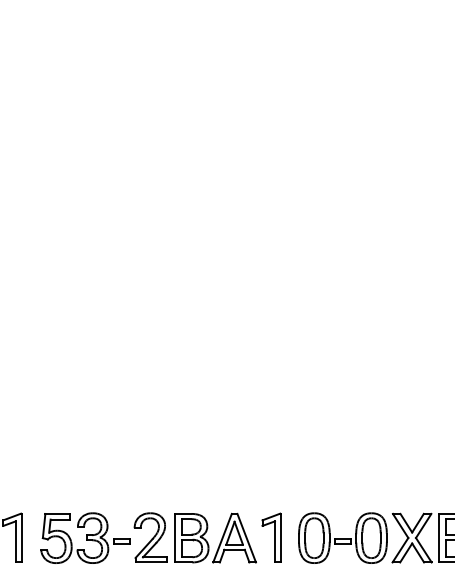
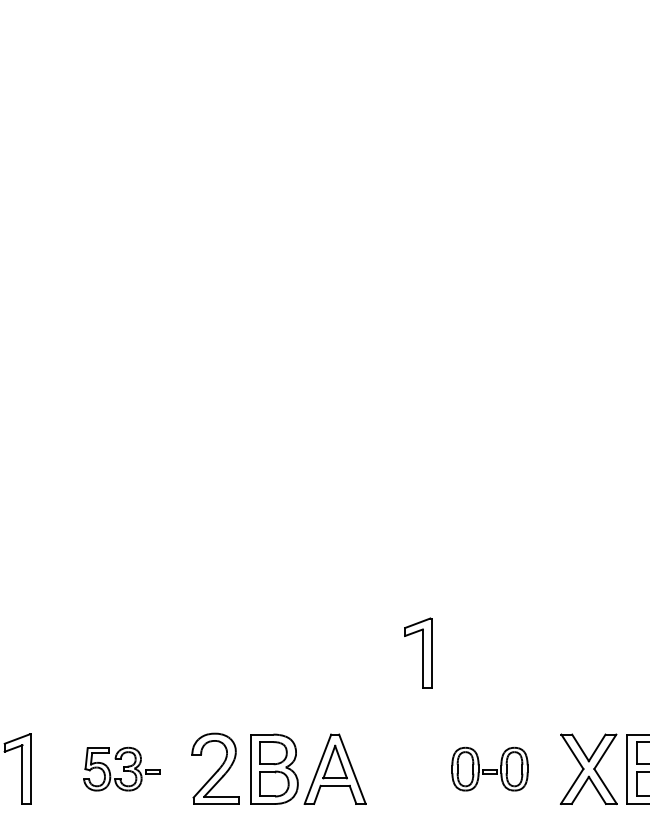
part: (85, 537) -> (122, 768), size x0.6
part: (271, 537) -> (417, 652), moved
part: (342, 537) -> (489, 768), size x0.6

